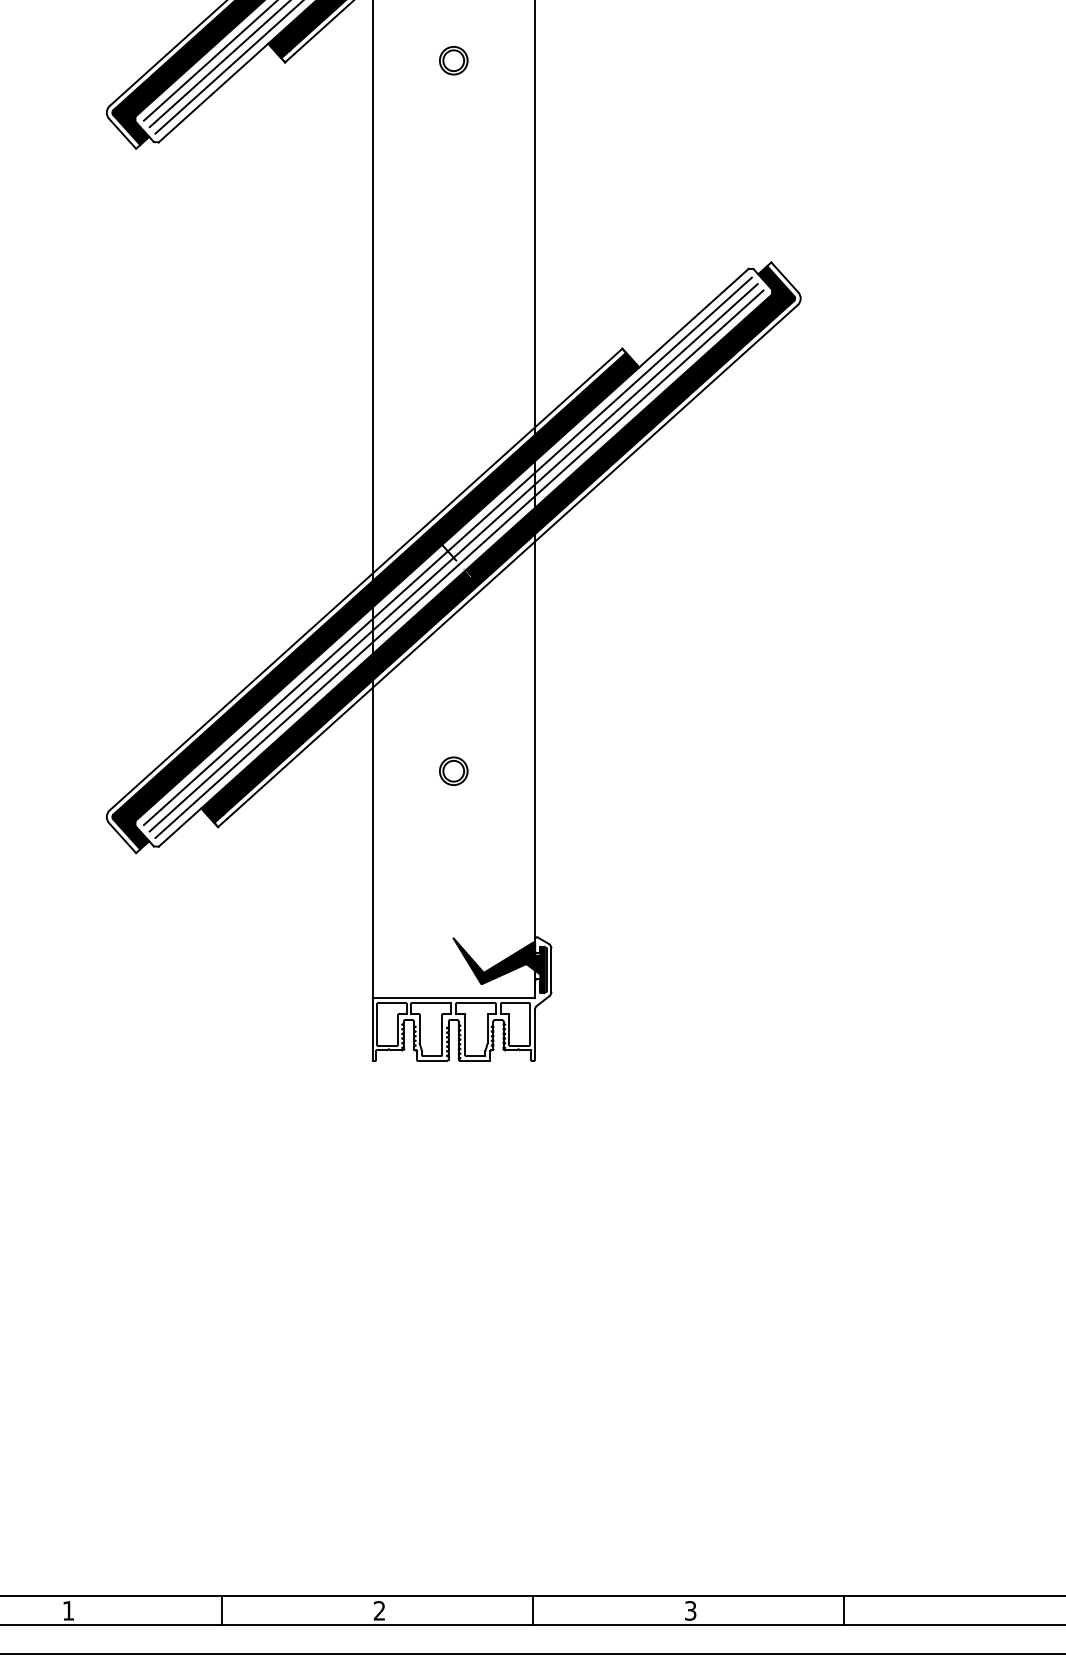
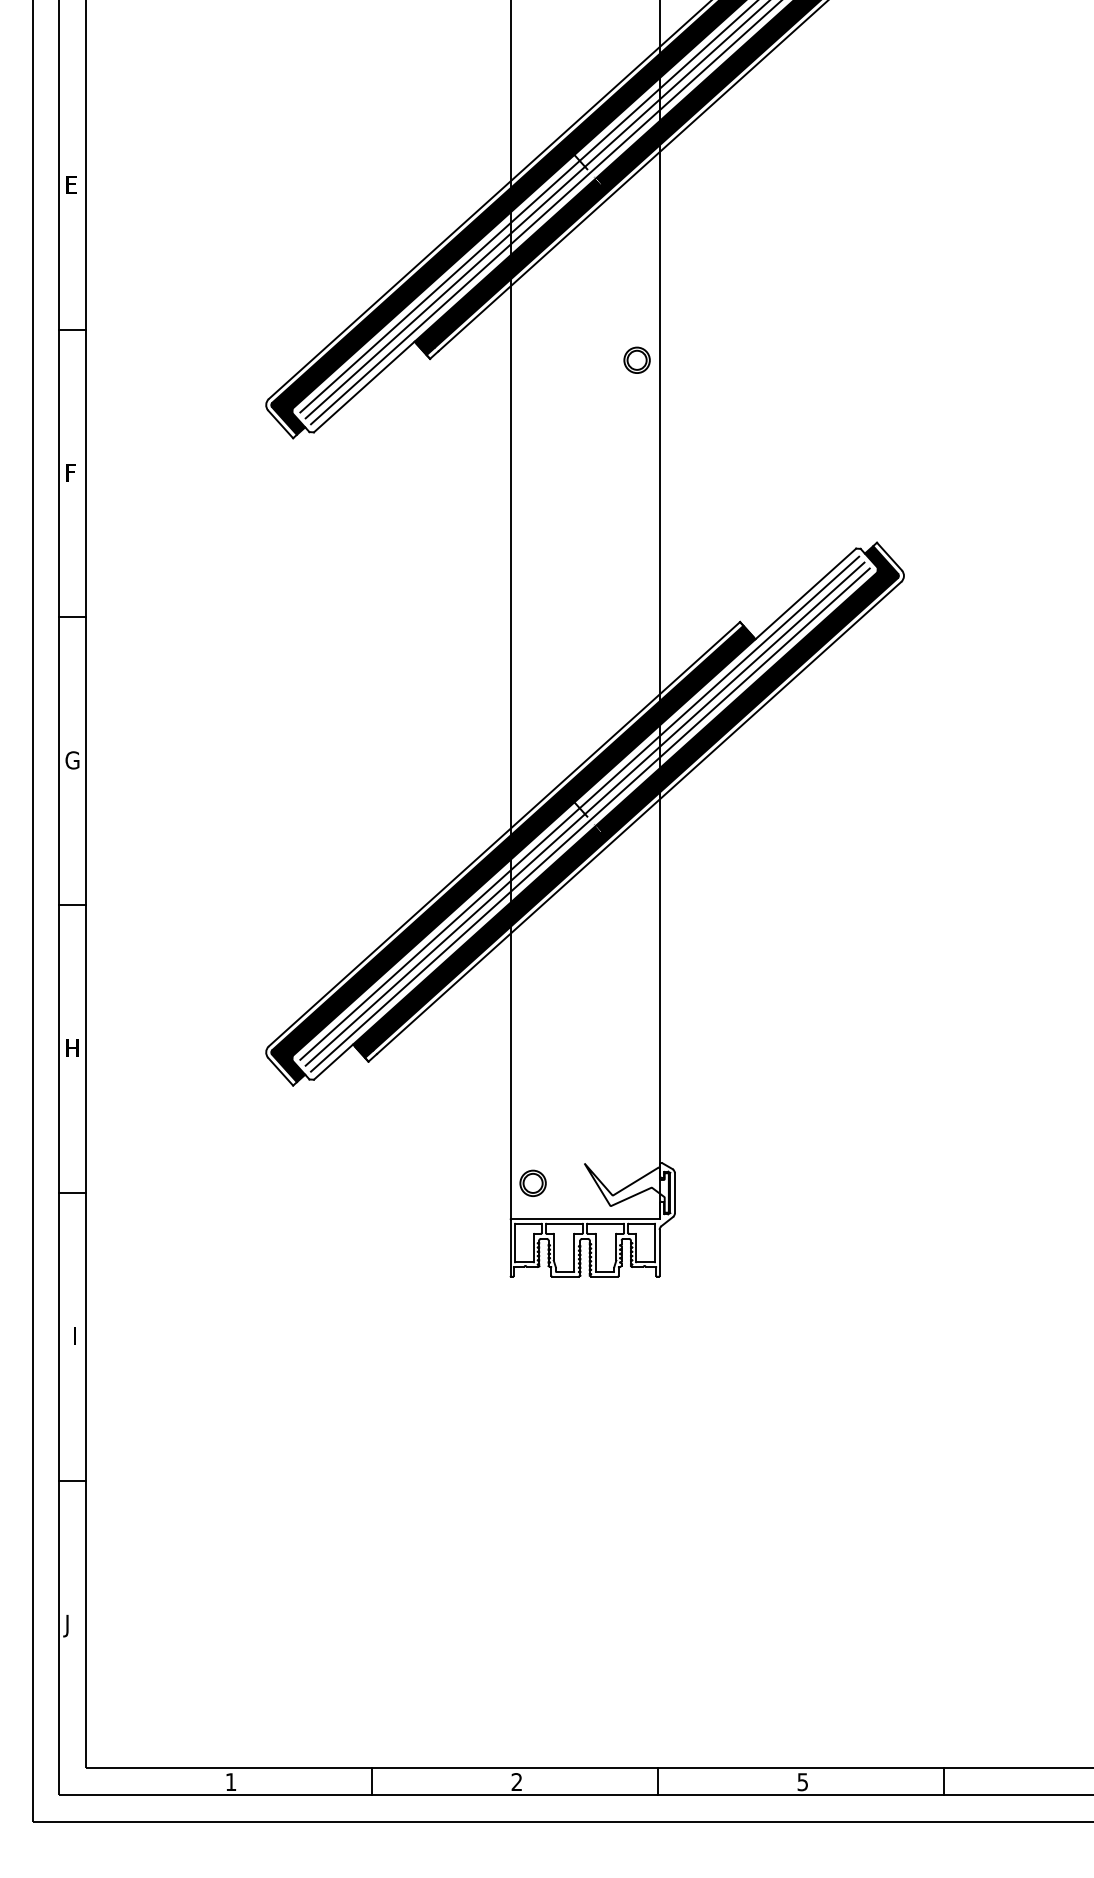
part: (453, 59) -> (636, 359), moved
part: (453, 770) -> (532, 1182), moved
fill: (498, 963) -> (626, 1187), removed
text: (691, 1610) -> (803, 1781), 3 -> 5

